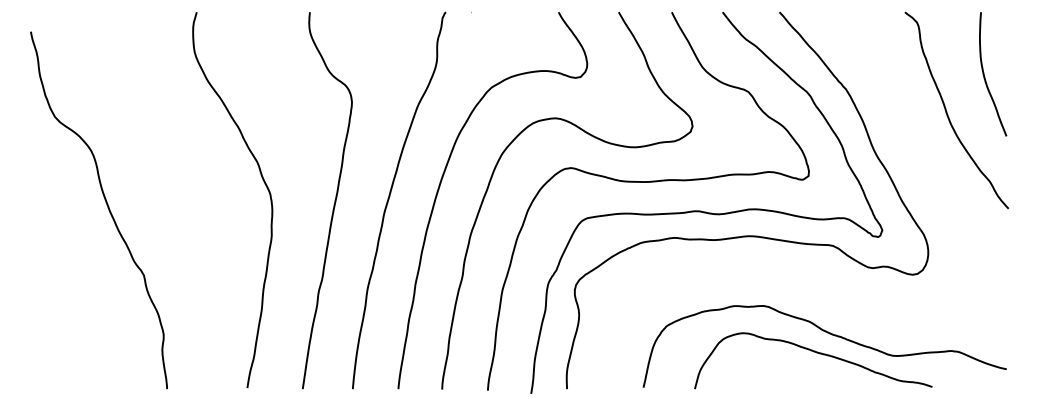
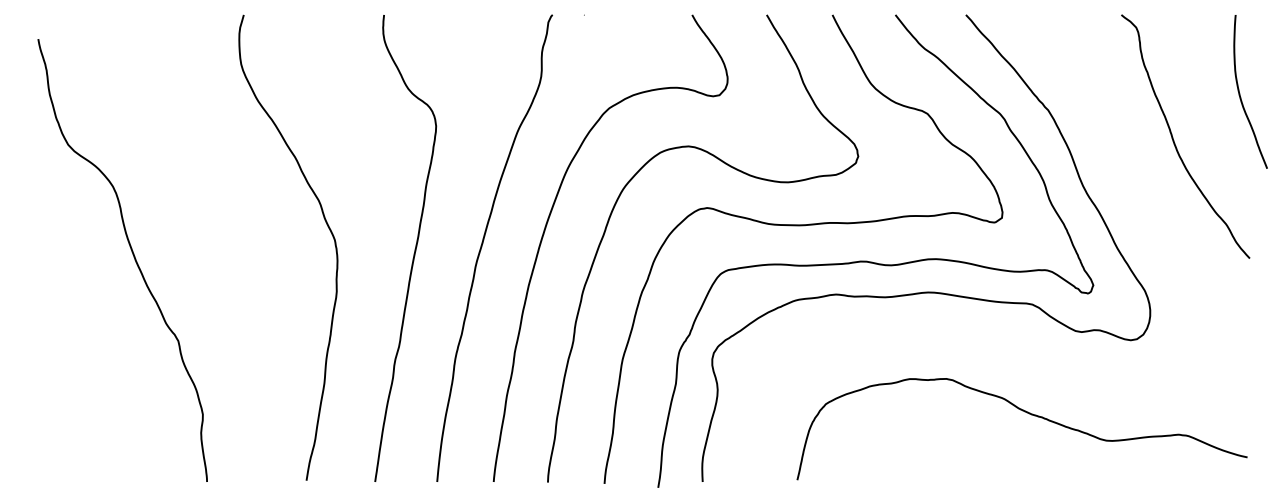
curve: (984, 75) -> (1240, 93), moved
curve: (816, 353) -> (1011, 437), removed

